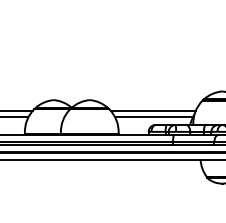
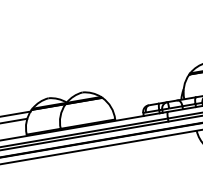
line: (152, 110) -> (143, 92), removed
line: (153, 117) -> (145, 98), removed

